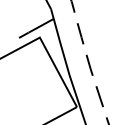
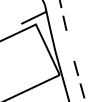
line: (88, 64) -> (69, 45), removed

